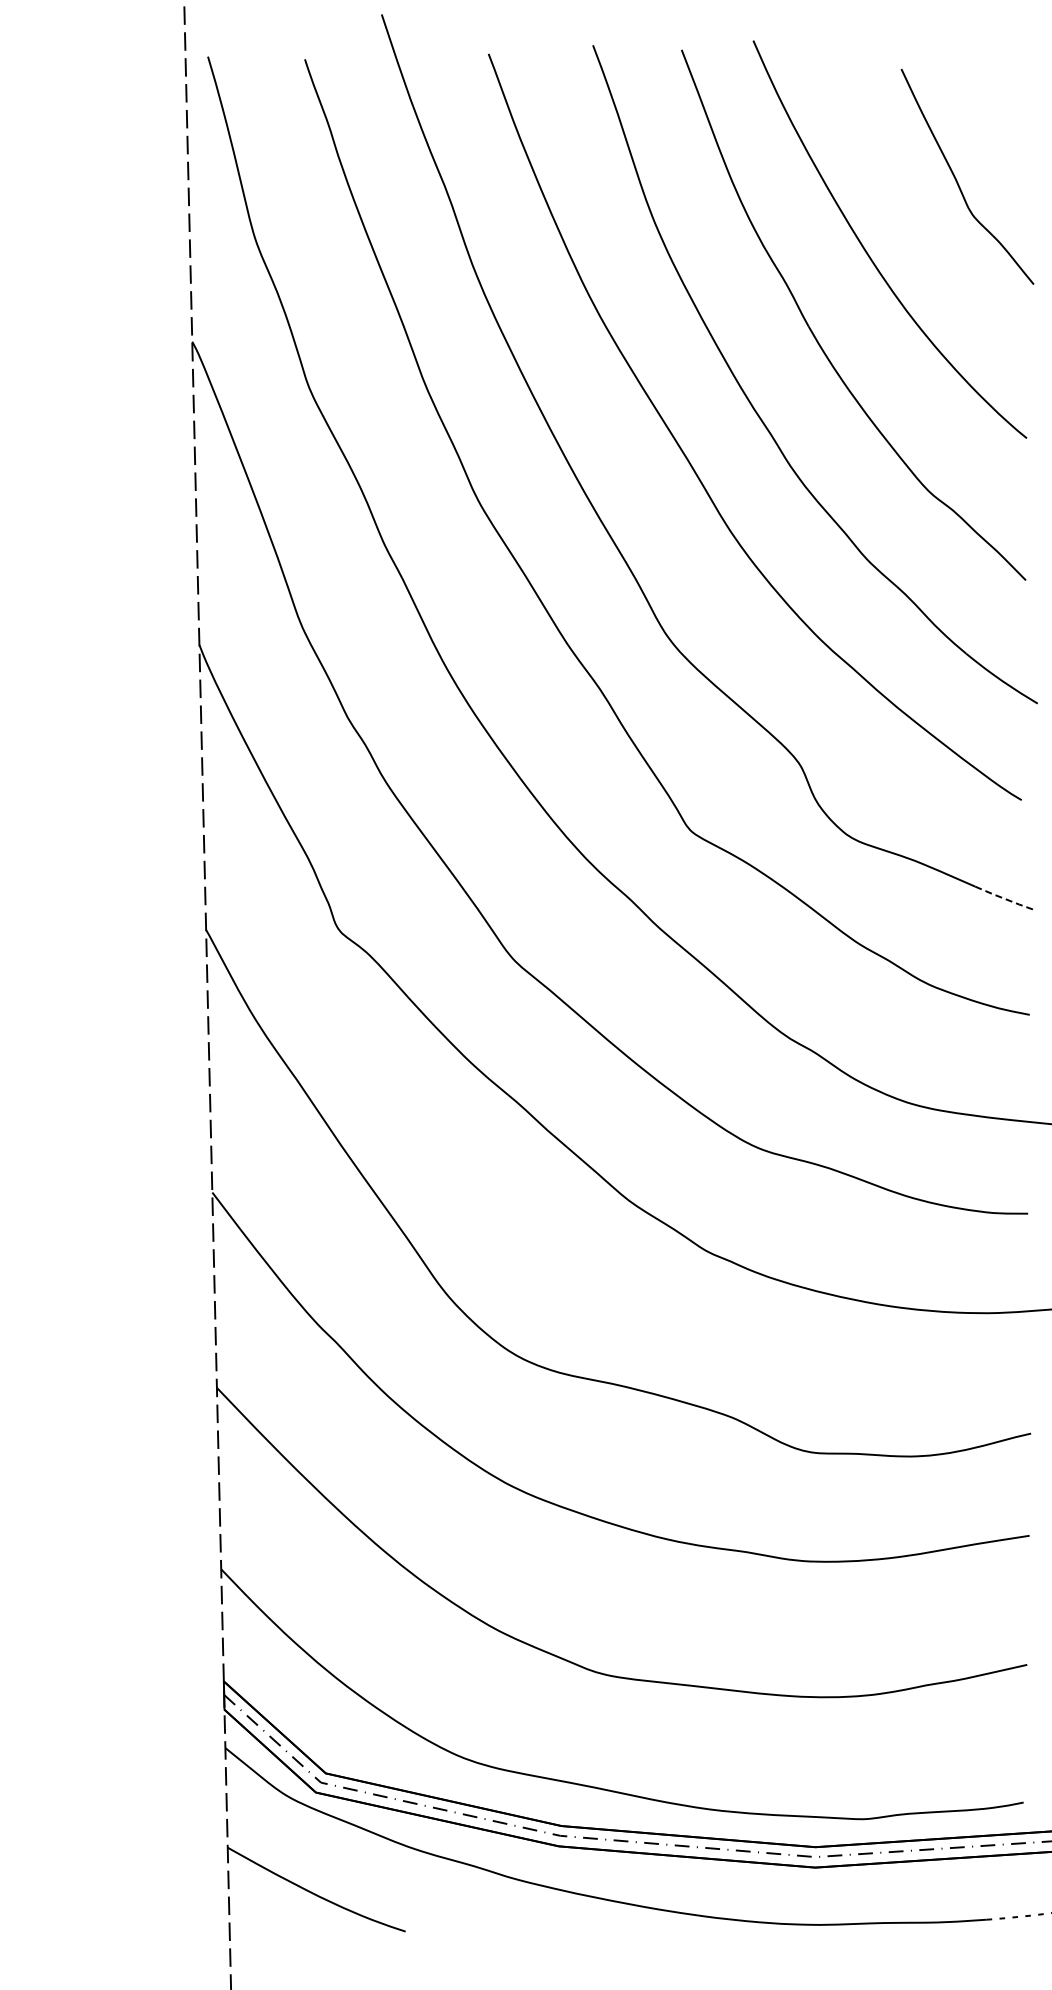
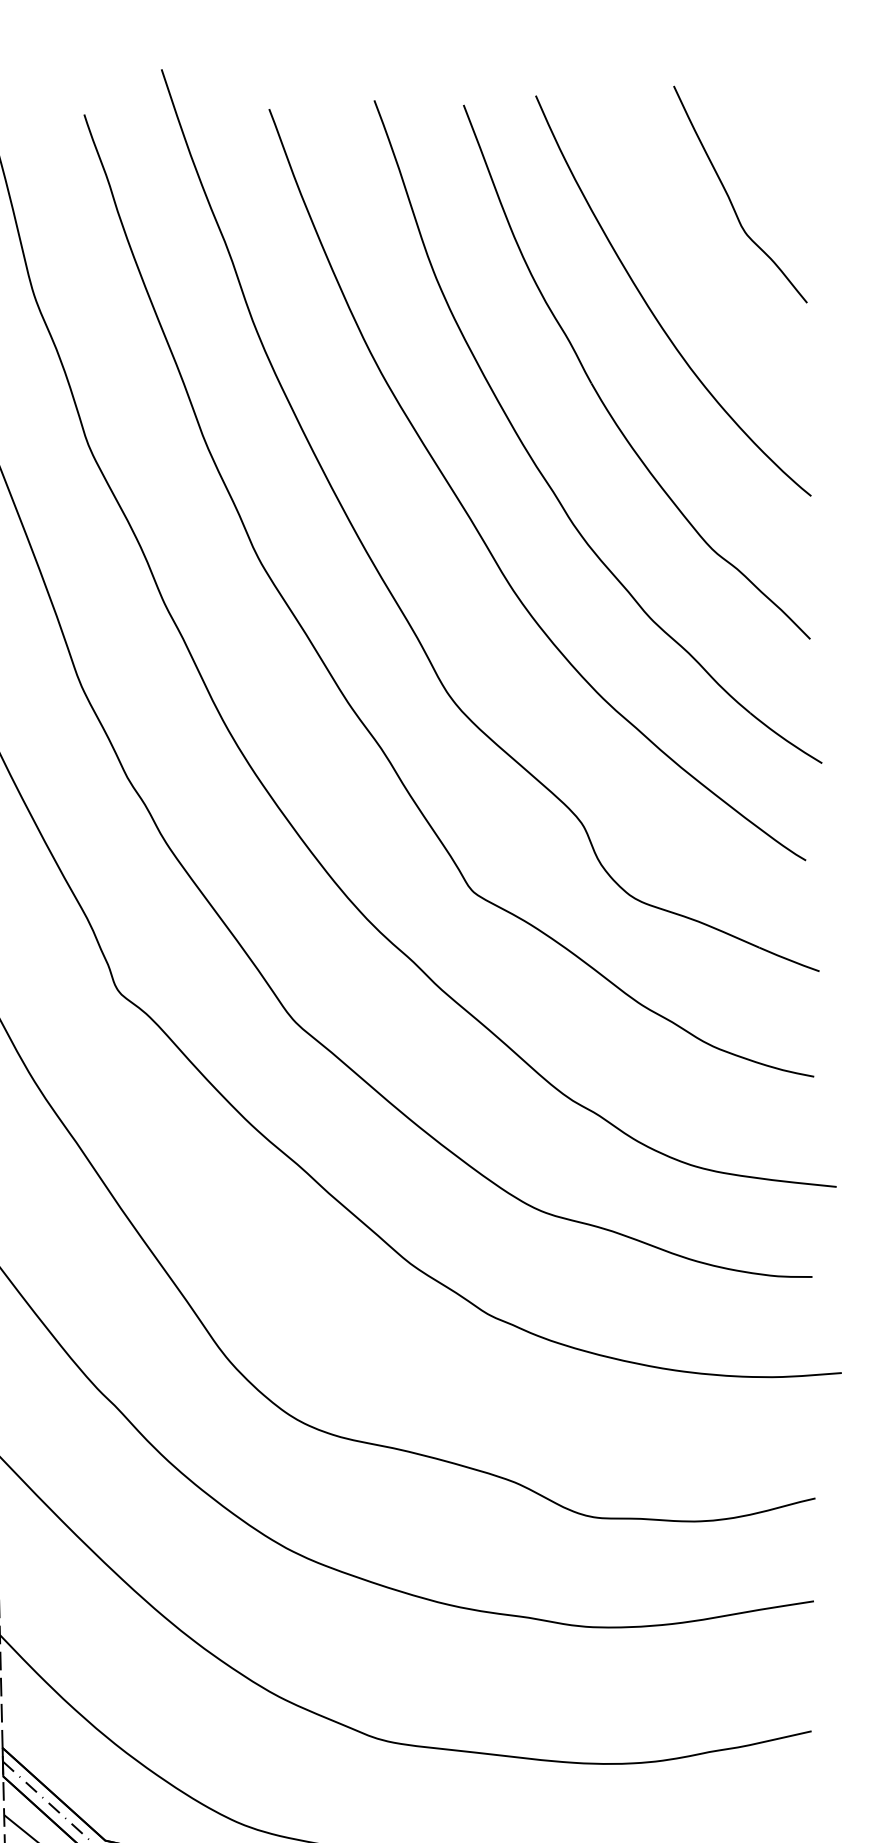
curve: (957, 180) -> (730, 198), moved
line: (1005, 899) -> (789, 960), dashed -> solid

